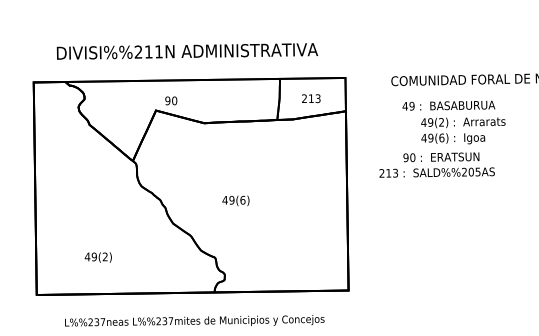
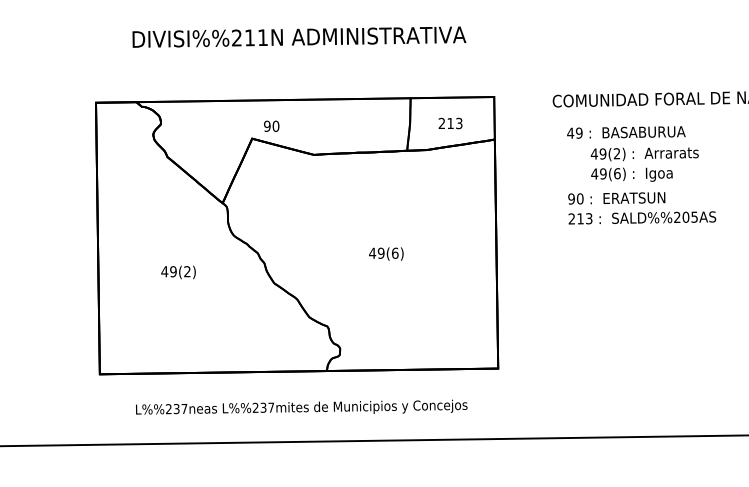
text: (187, 50) -> (299, 36), moved
text: (437, 172) -> (642, 217), moved
text: (236, 200) -> (386, 253), moved
text: (98, 257) -> (178, 272), moved

